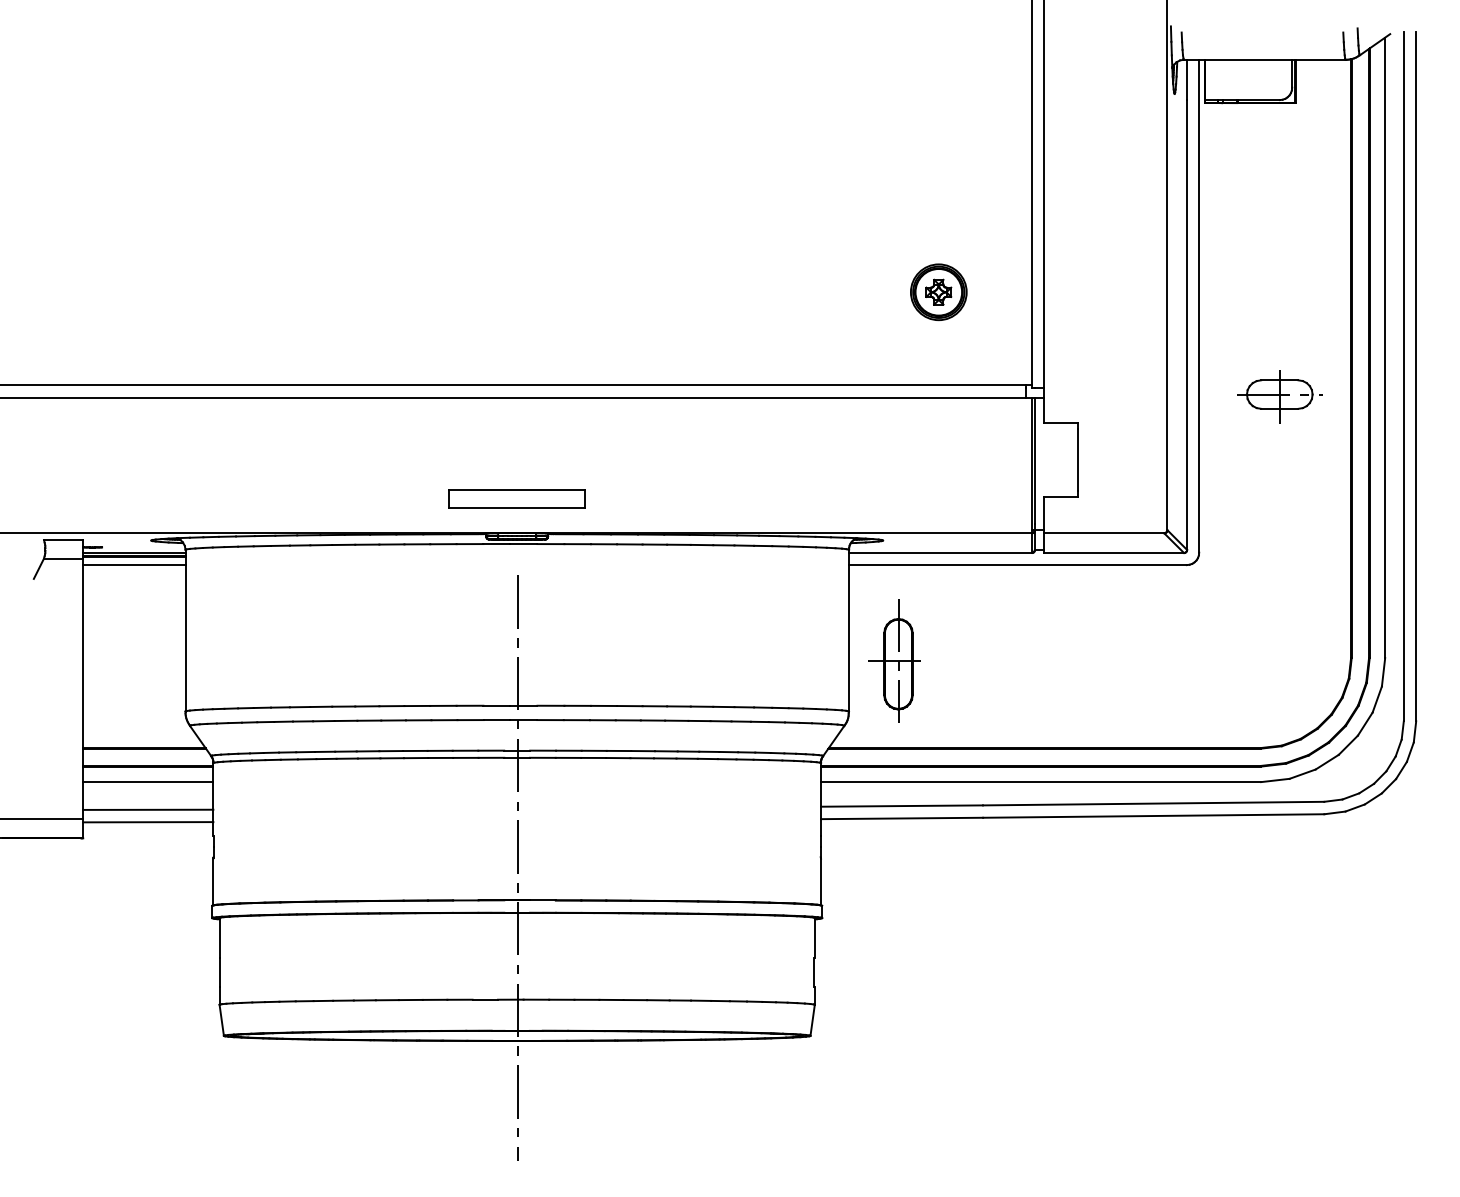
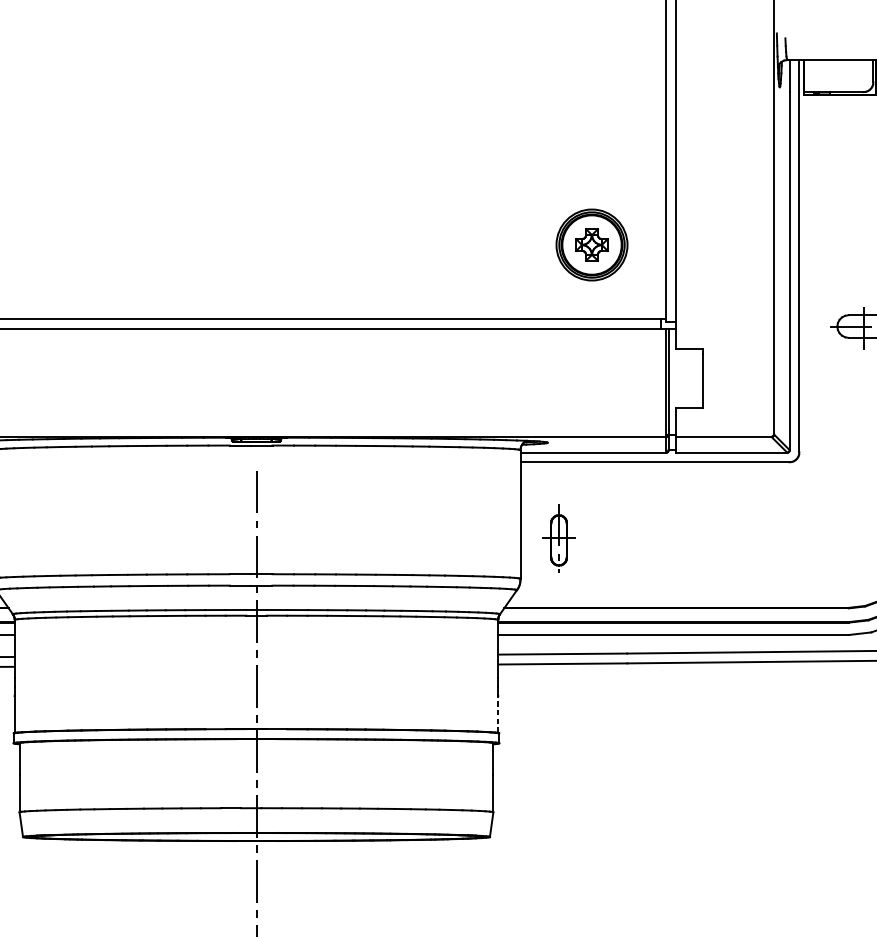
part: (938, 292) -> (591, 245), size x1.6
part: (516, 498) -> (255, 409), removed
part: (894, 660) -> (556, 538), size x0.7
line: (820, 881) -> (497, 714), solid -> dashed

